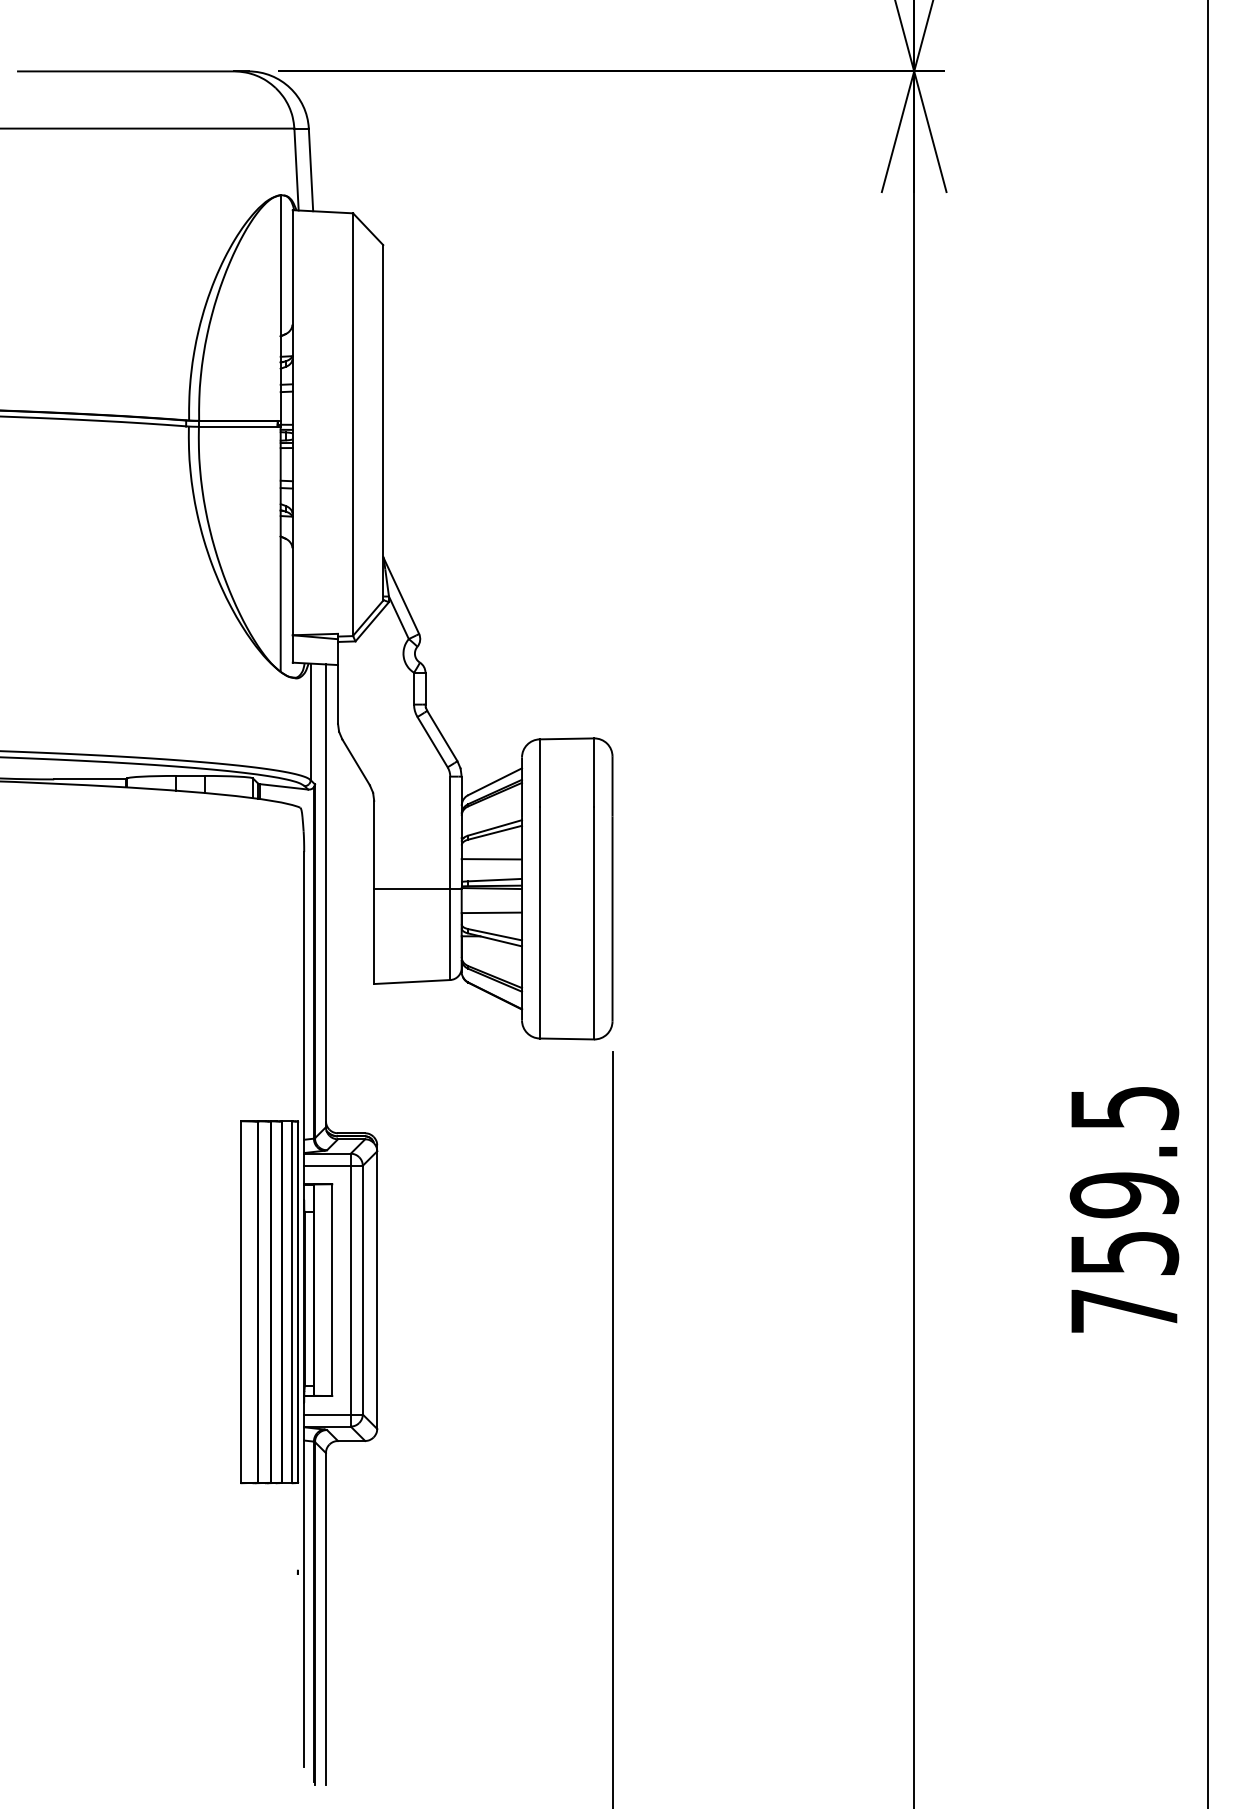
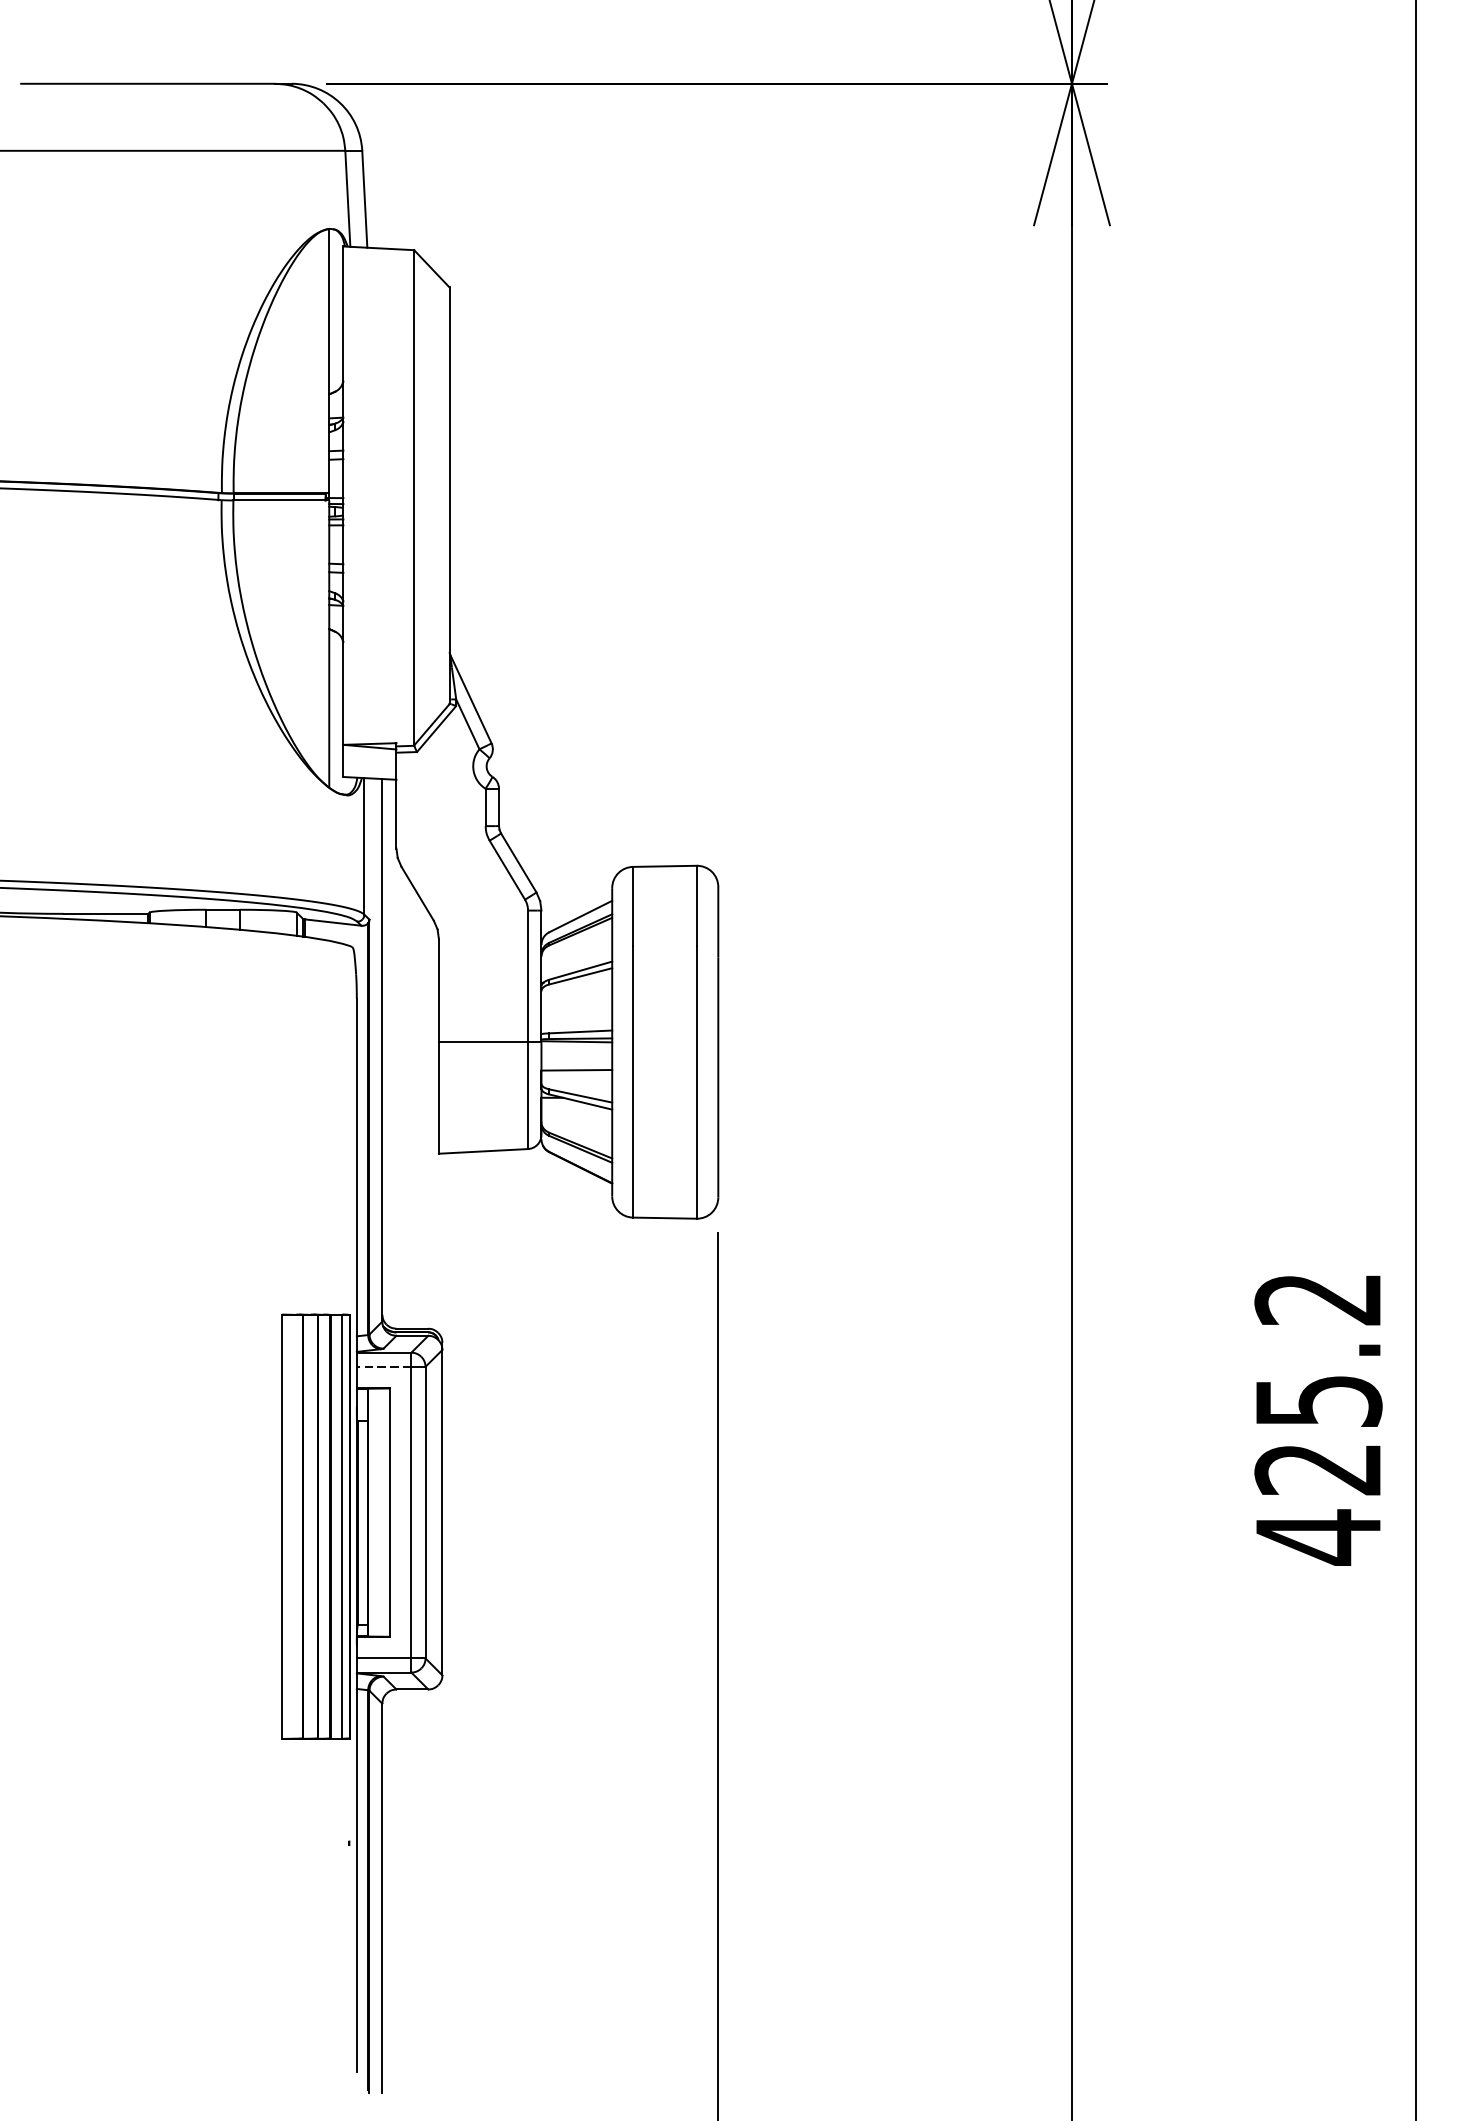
line: (491, 859) -> (576, 1007), removed
line: (326, 1165) -> (382, 1366), solid -> dashed
text: (1124, 1211) -> (1318, 1420), 759.5 -> 425.2

